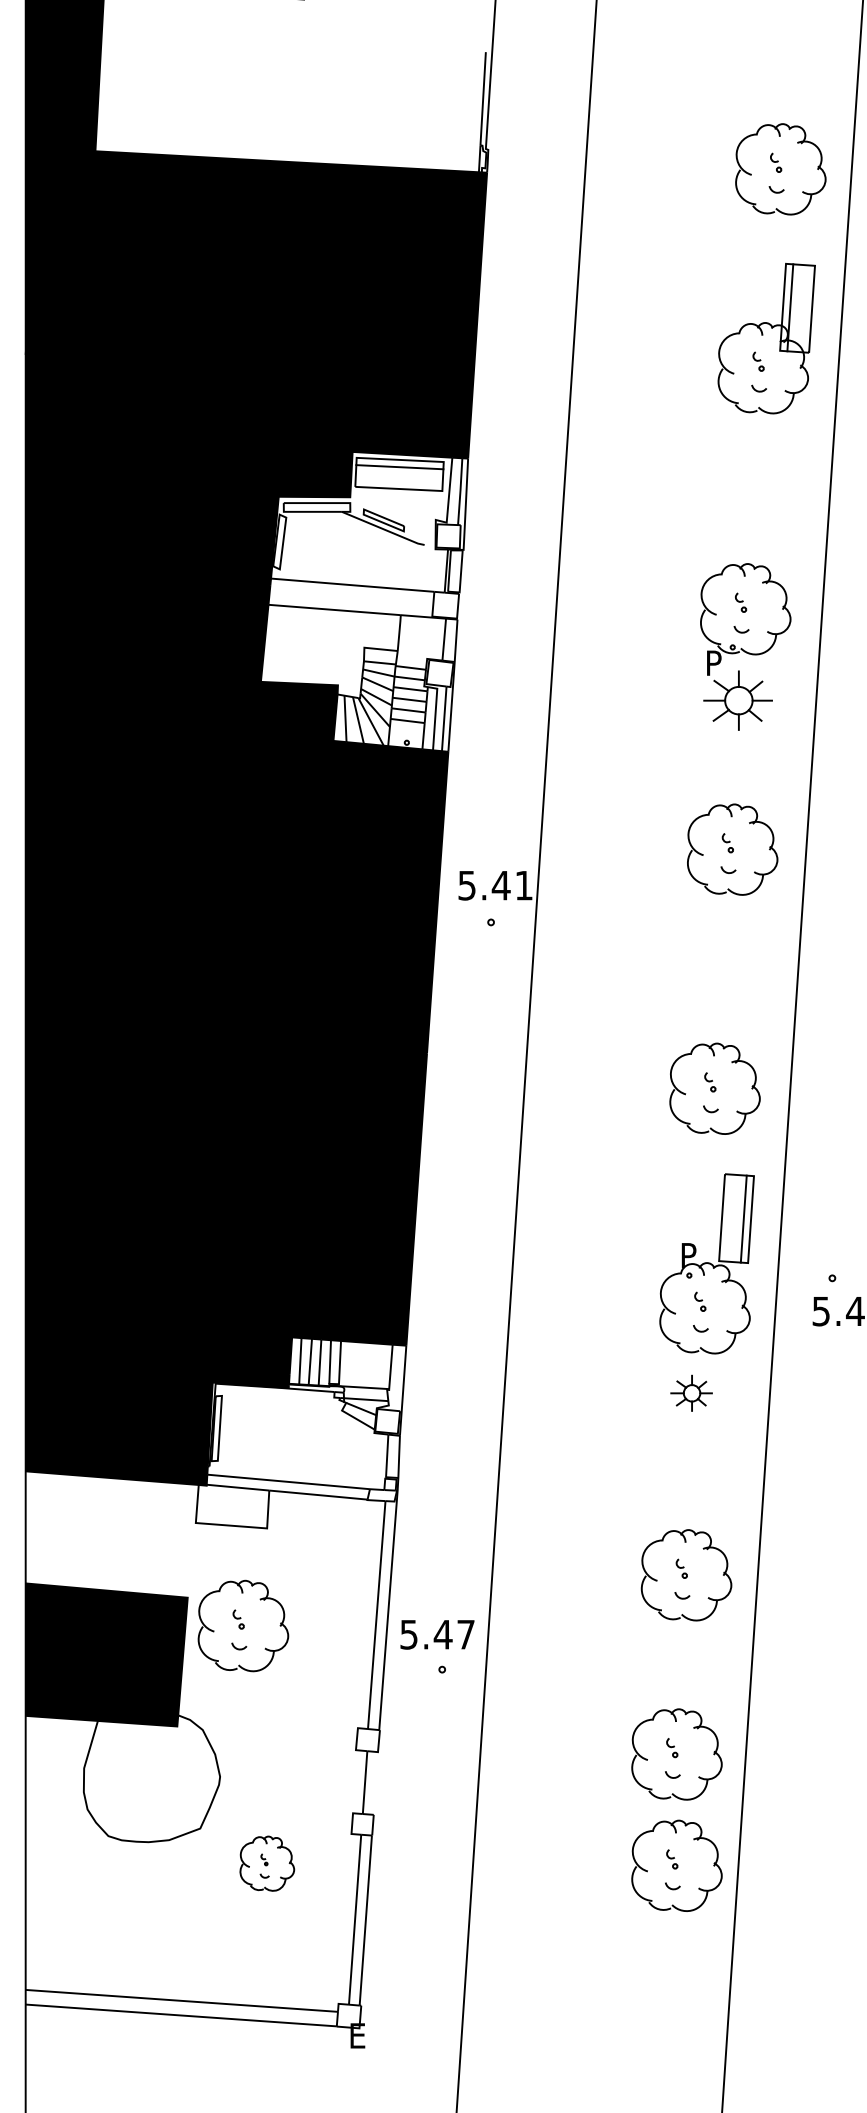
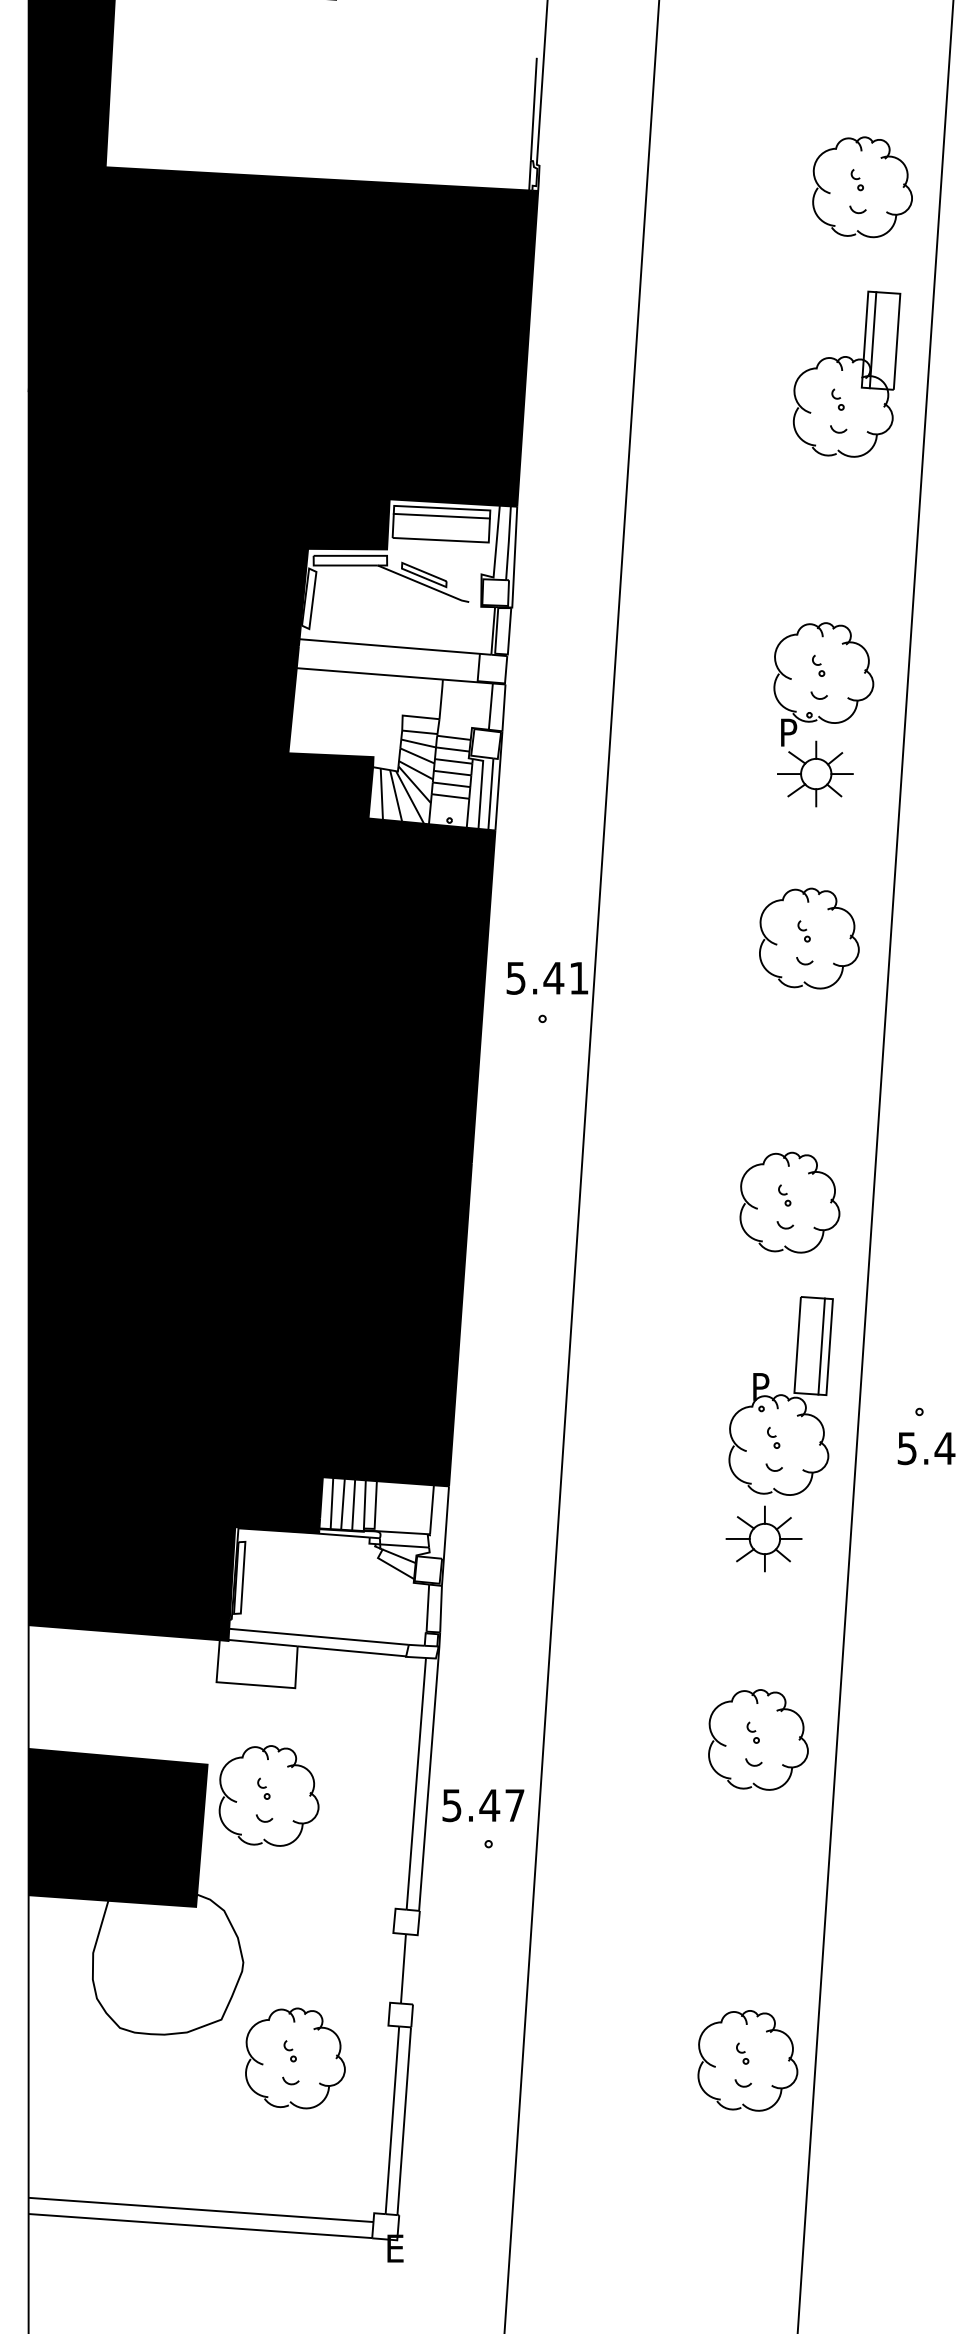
part: (691, 1392) -> (763, 1538), size x1.67
part: (676, 1754) -> (747, 1937), removed
part: (267, 1863) -> (295, 2058), size x1.67

